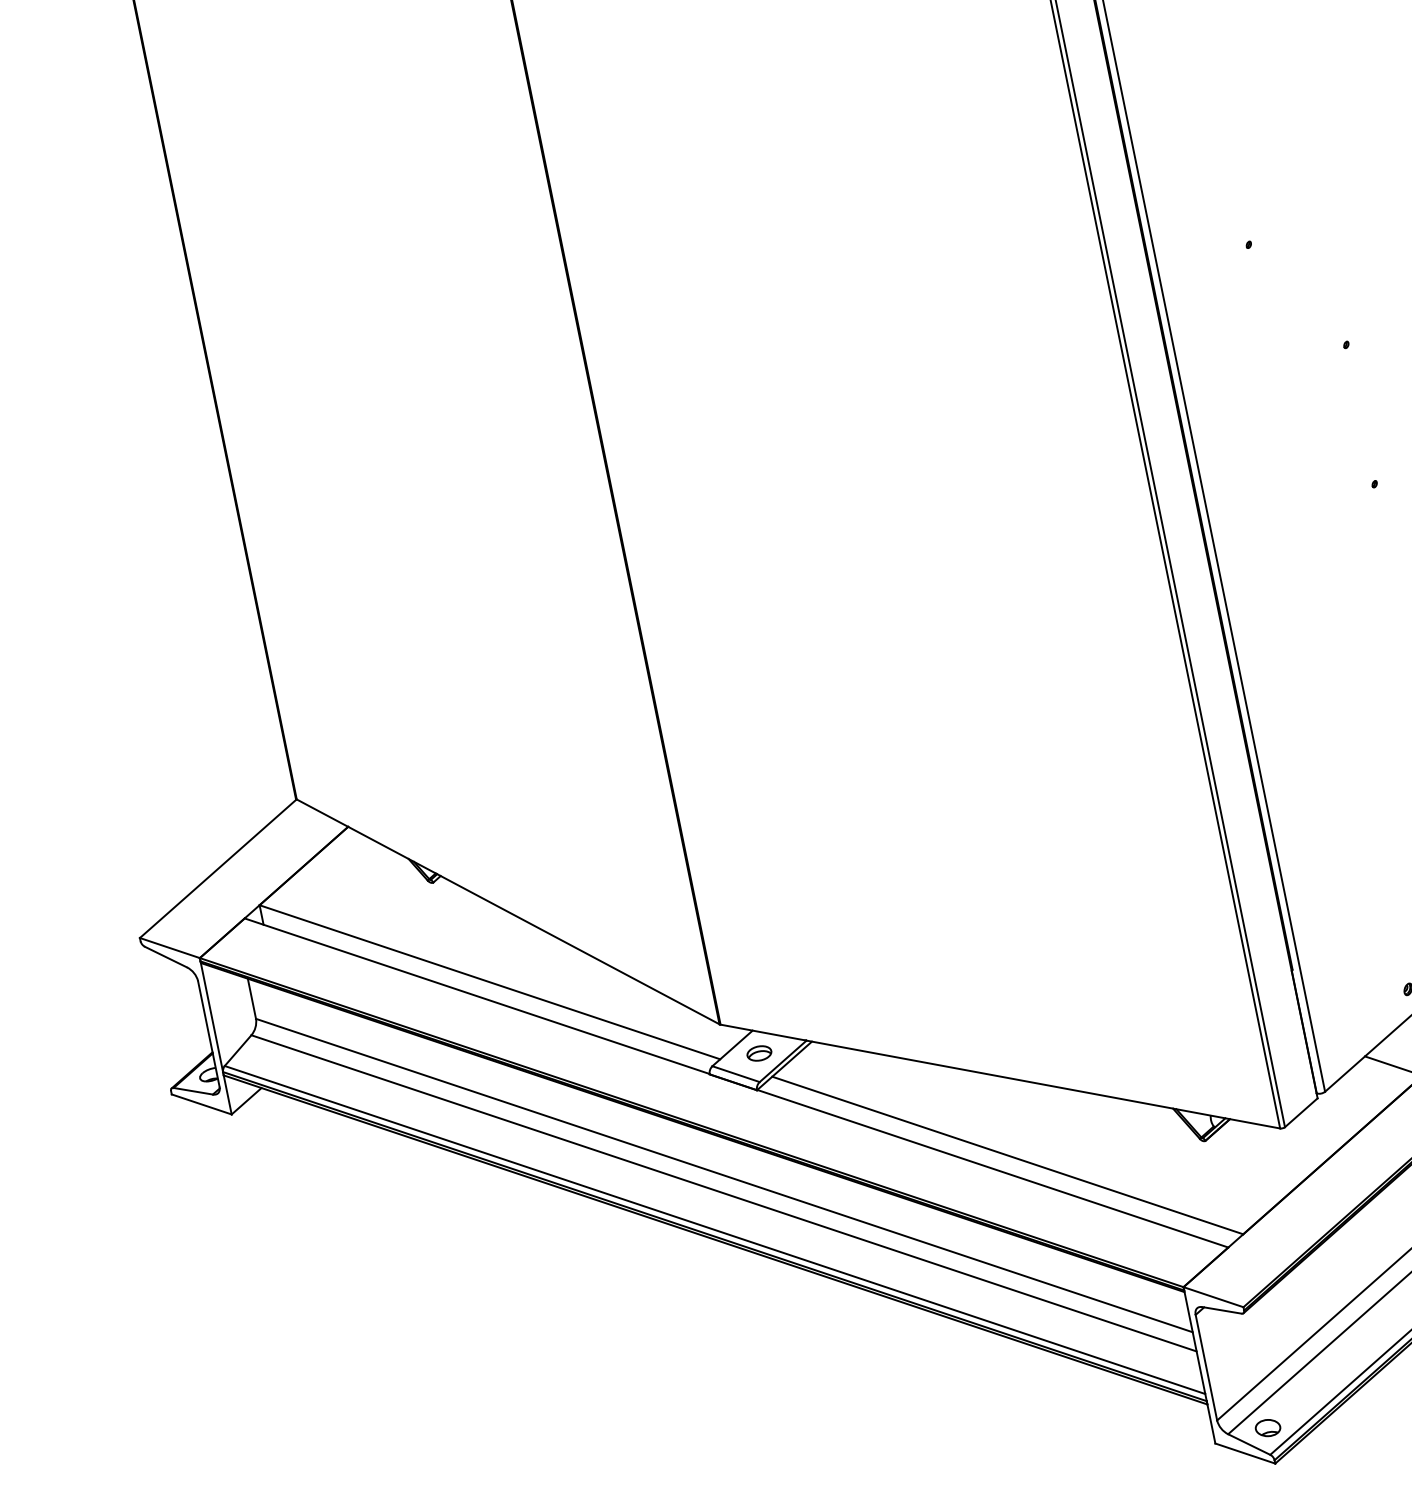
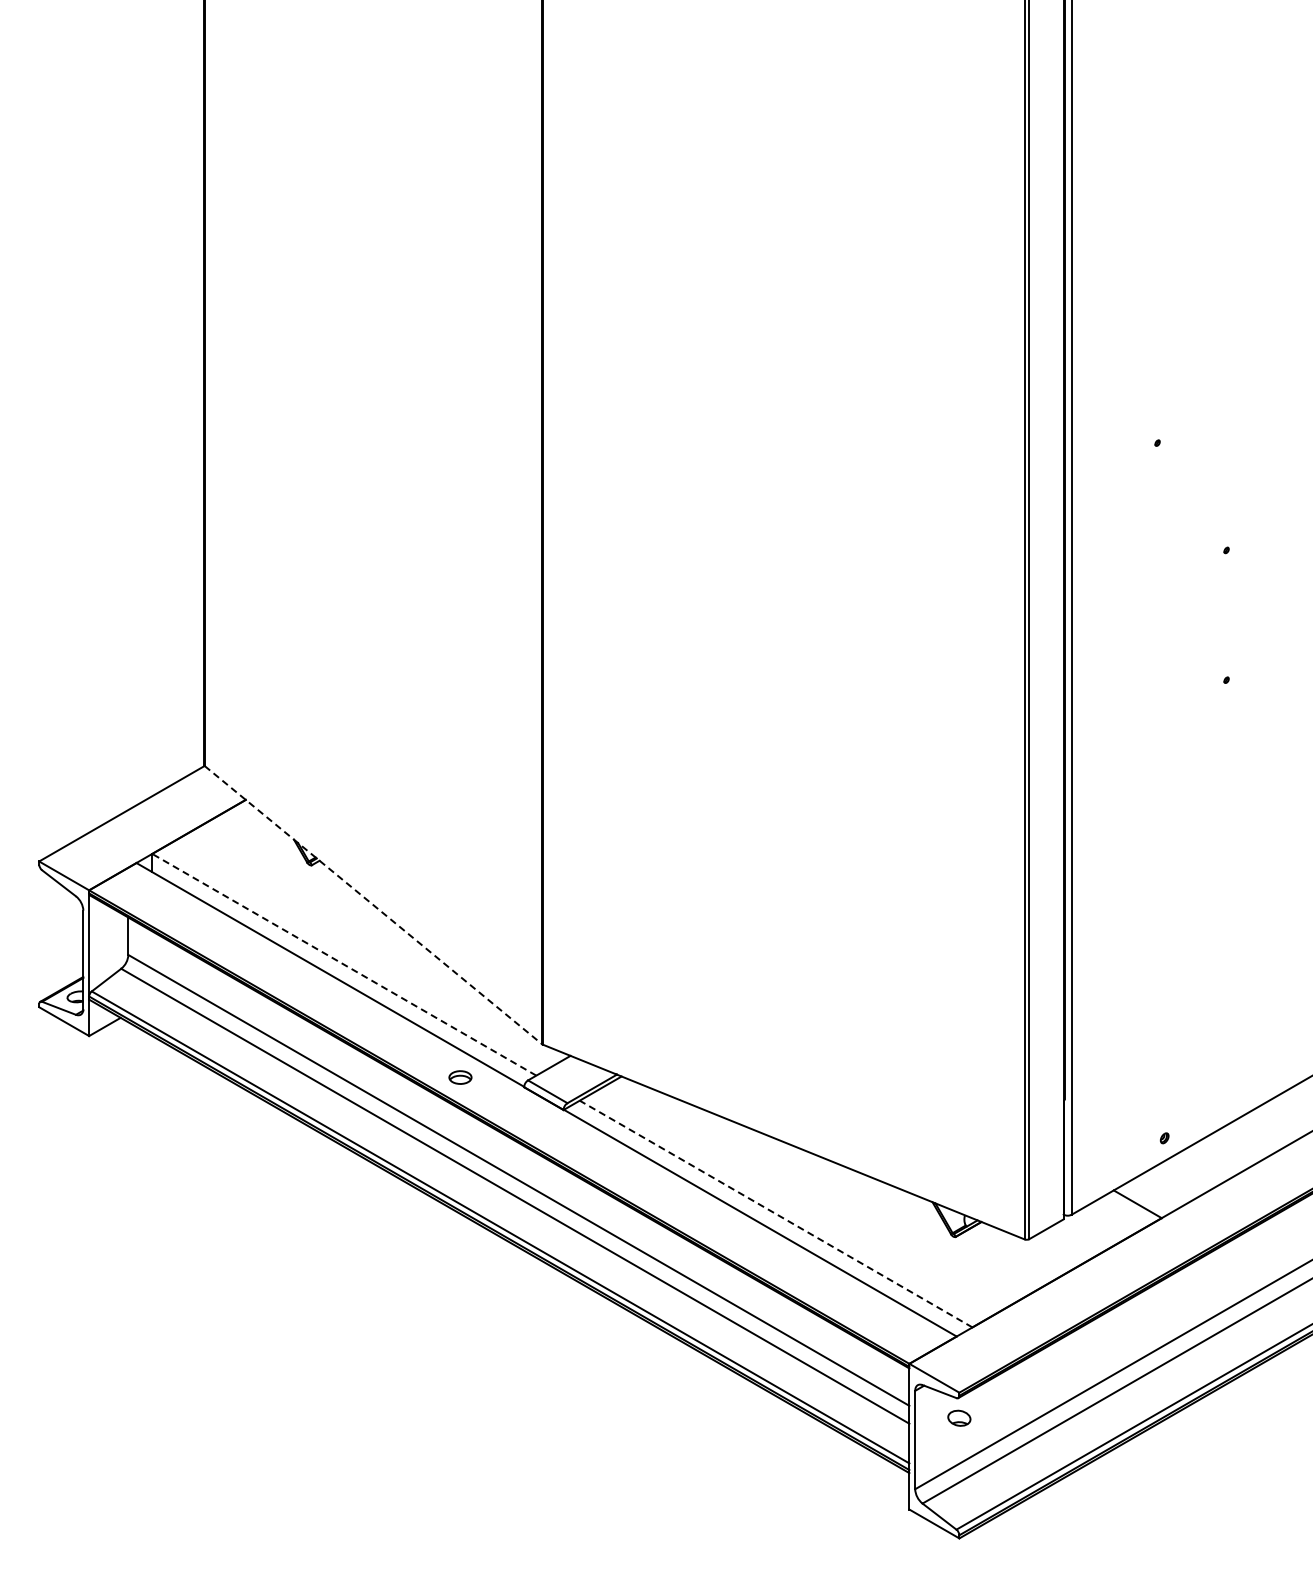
line: (508, 912) -> (373, 905), solid -> dashed
line: (490, 981) -> (344, 964), solid -> dashed
part: (759, 1053) -> (460, 1077), moved
line: (1008, 1155) -> (776, 1214), solid -> dashed
part: (1268, 1427) -> (959, 1417), moved

